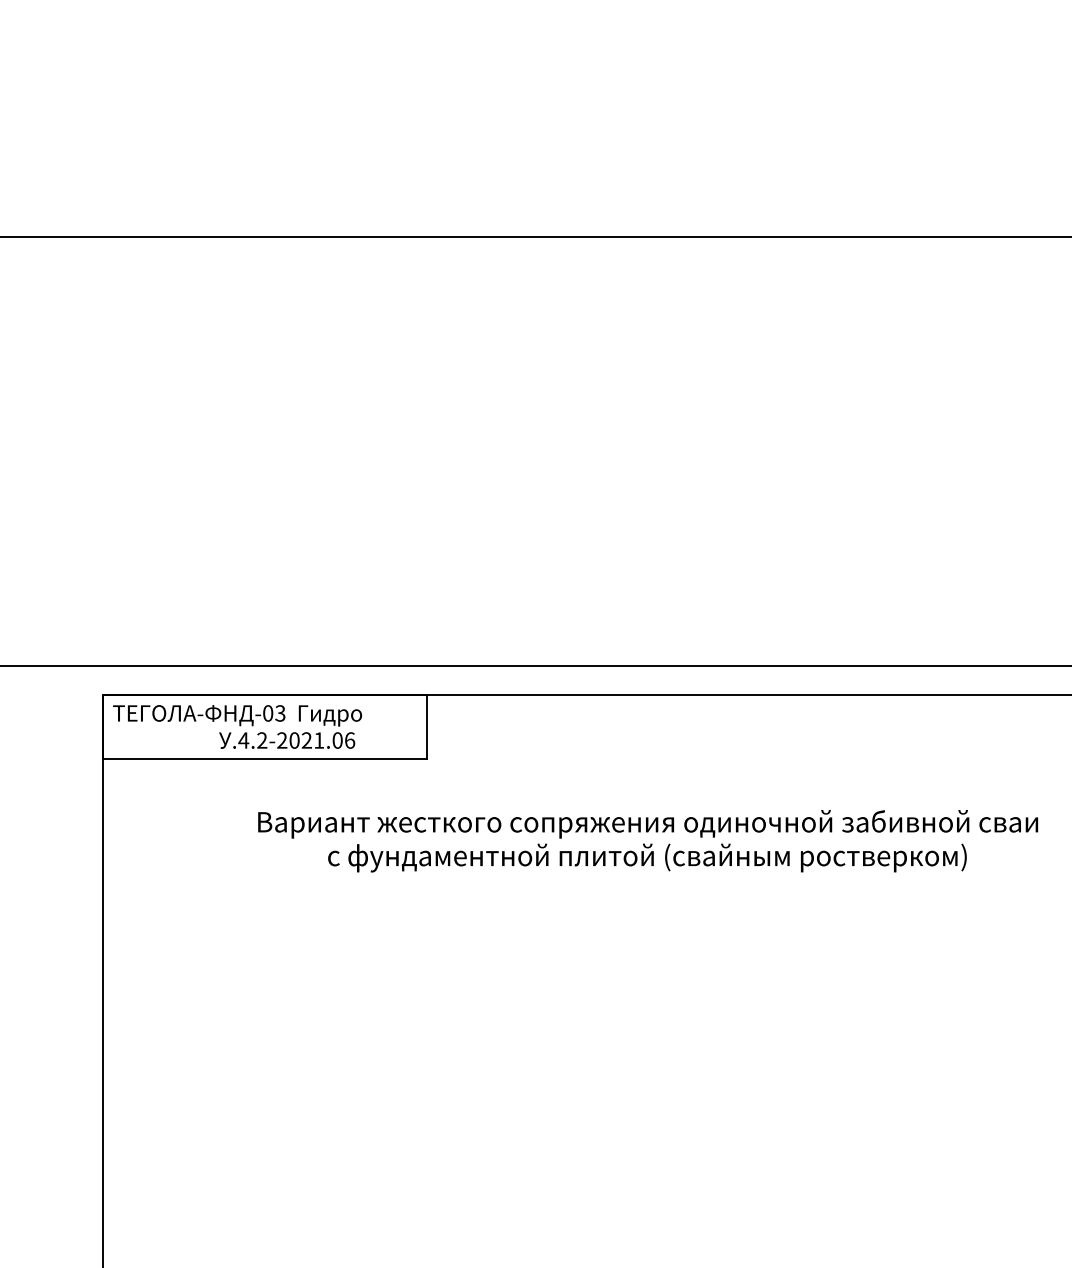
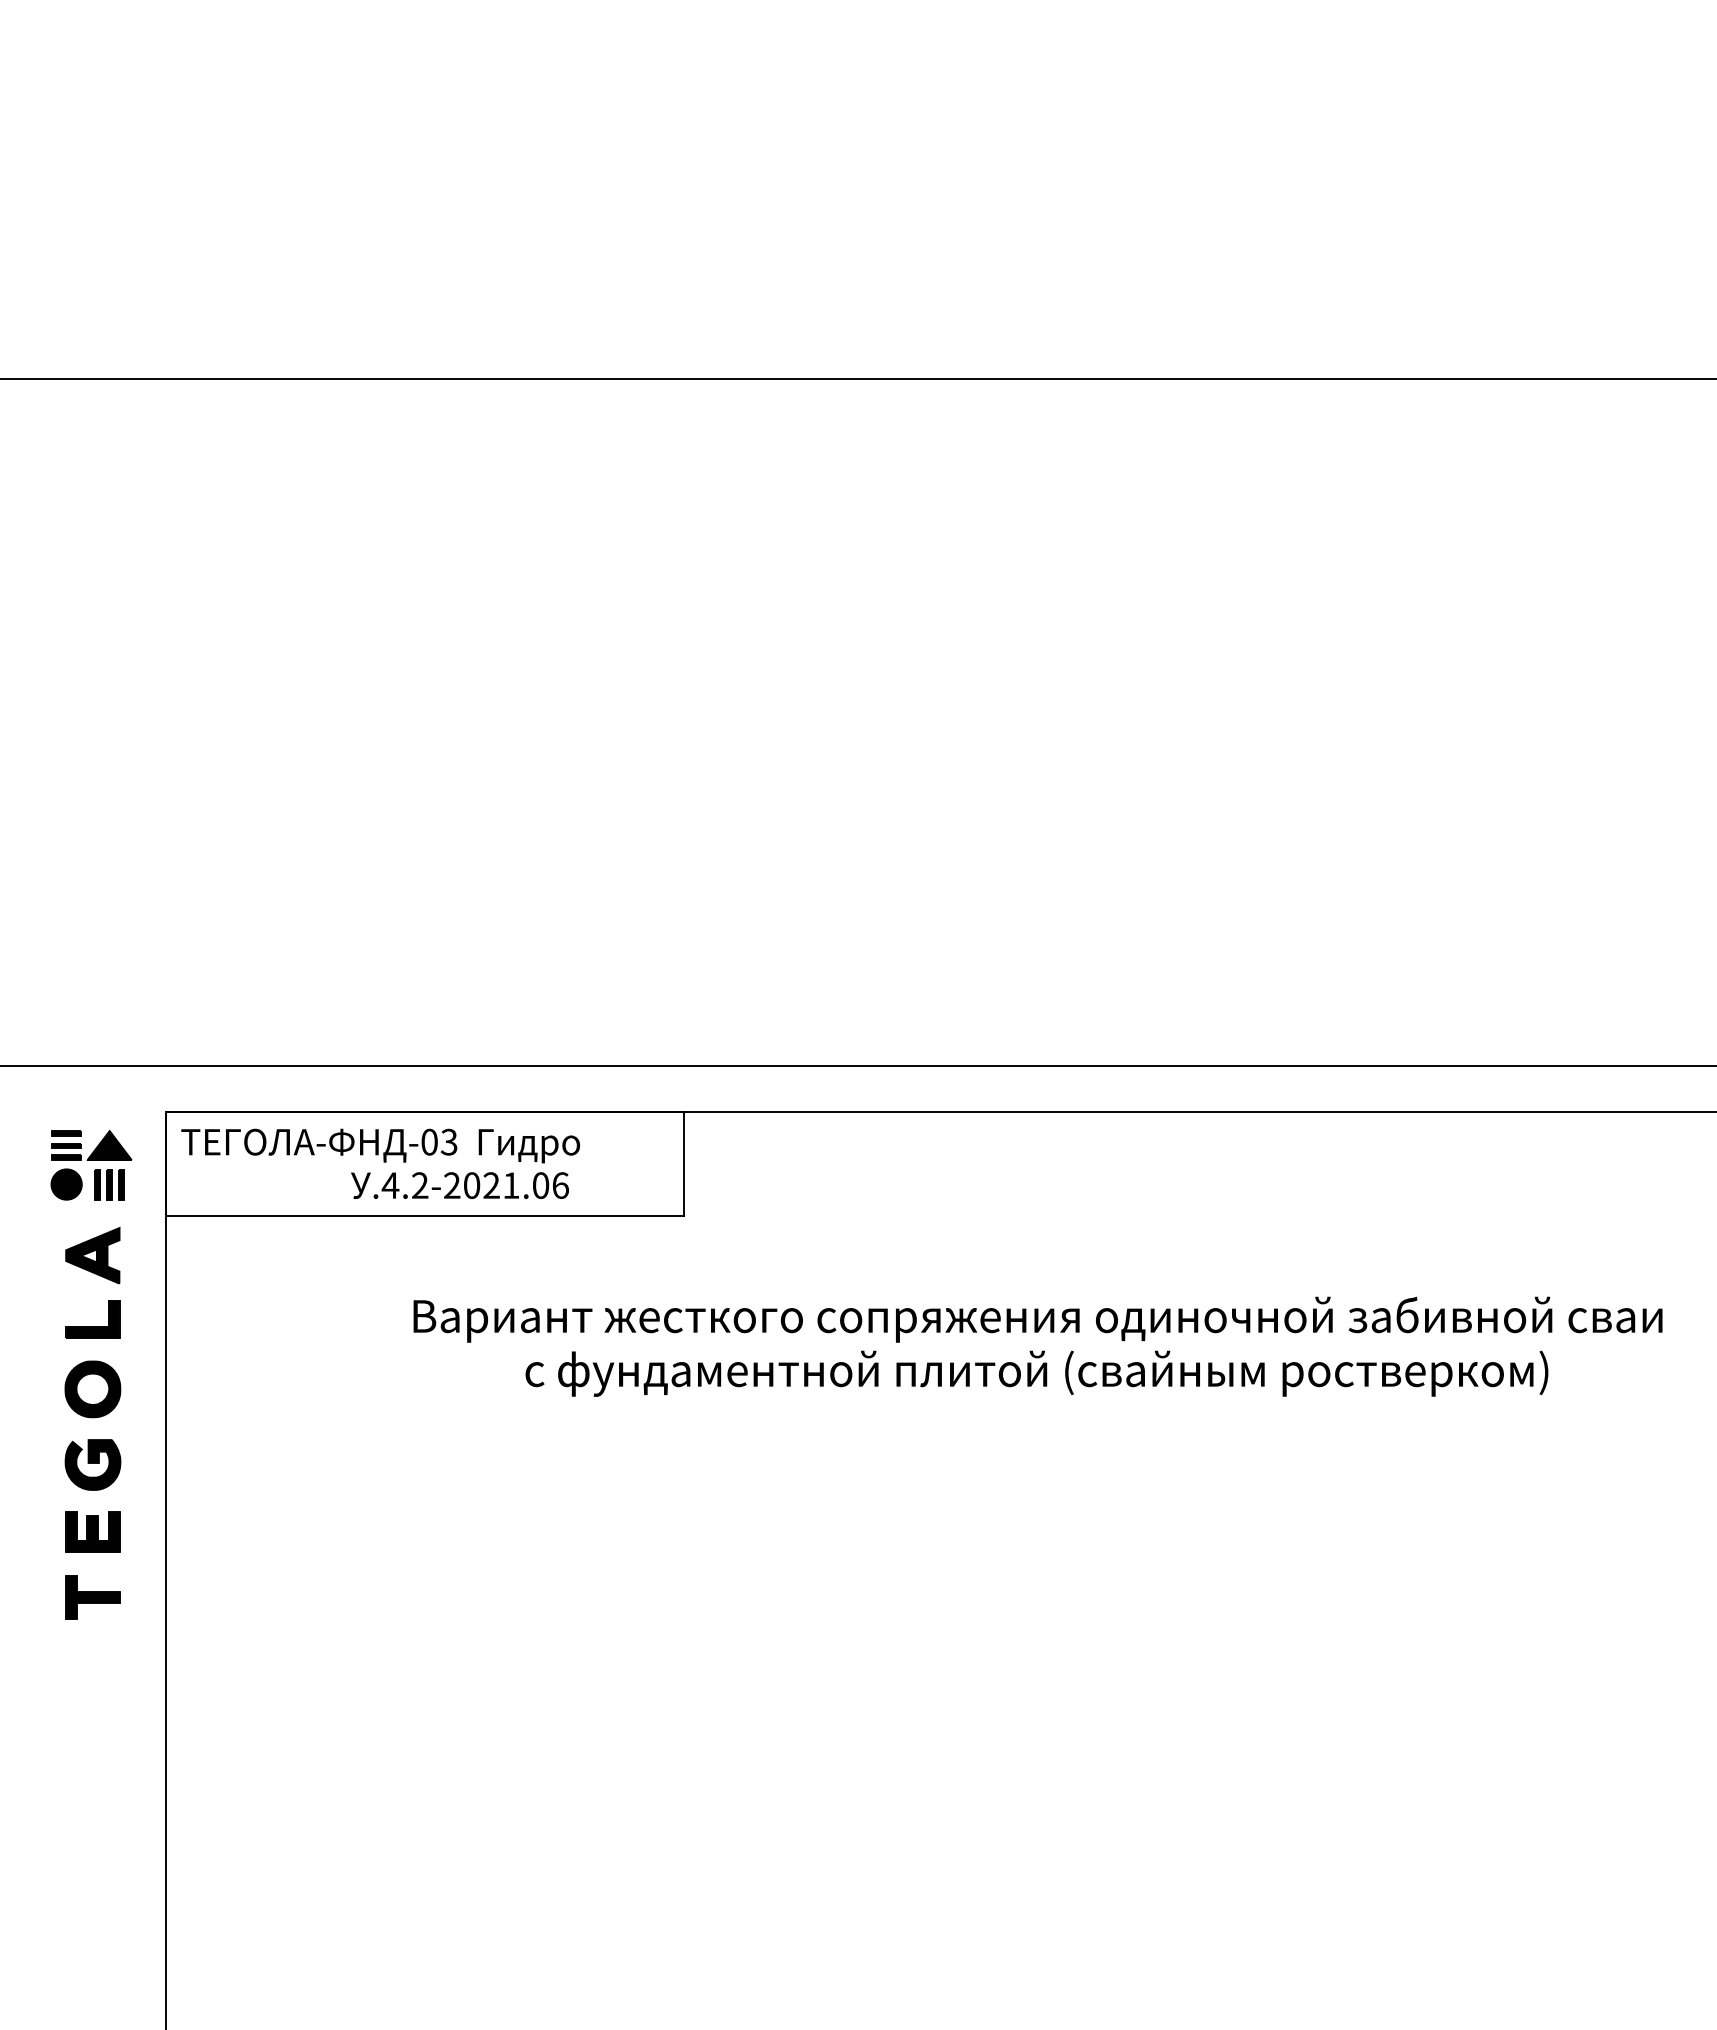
part: (56, 858) -> (90, 1374), added

